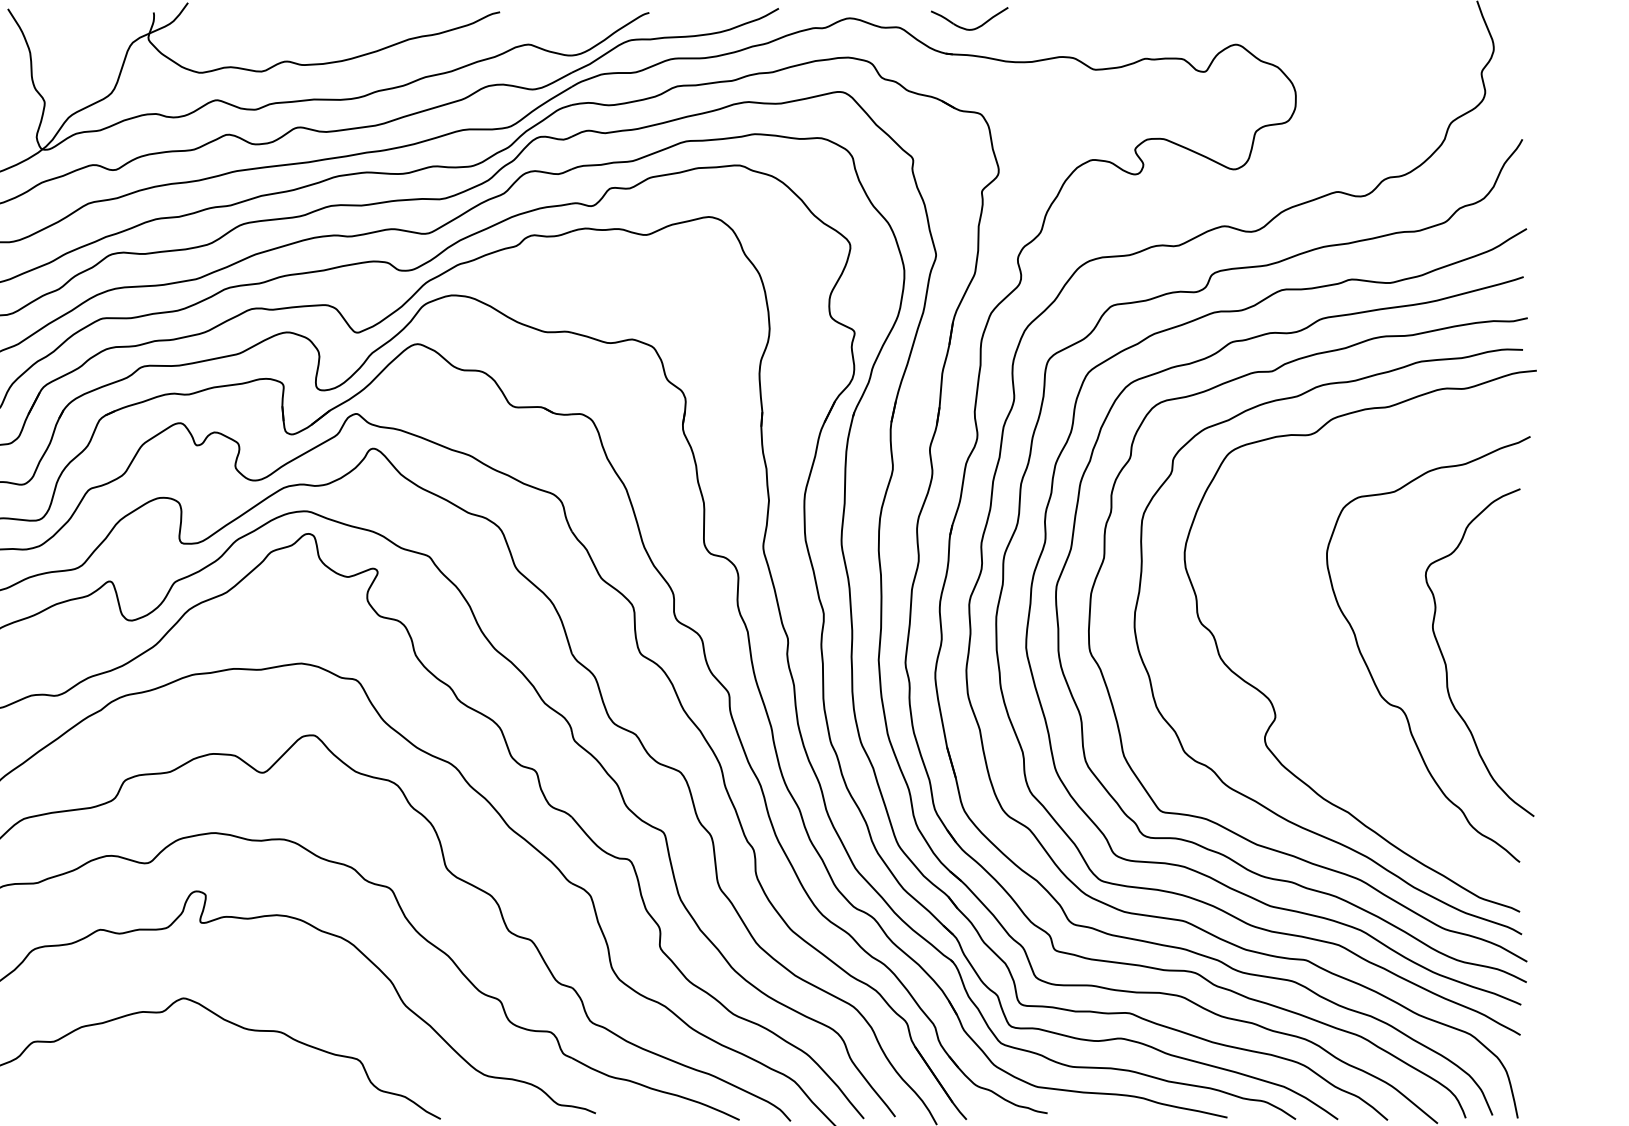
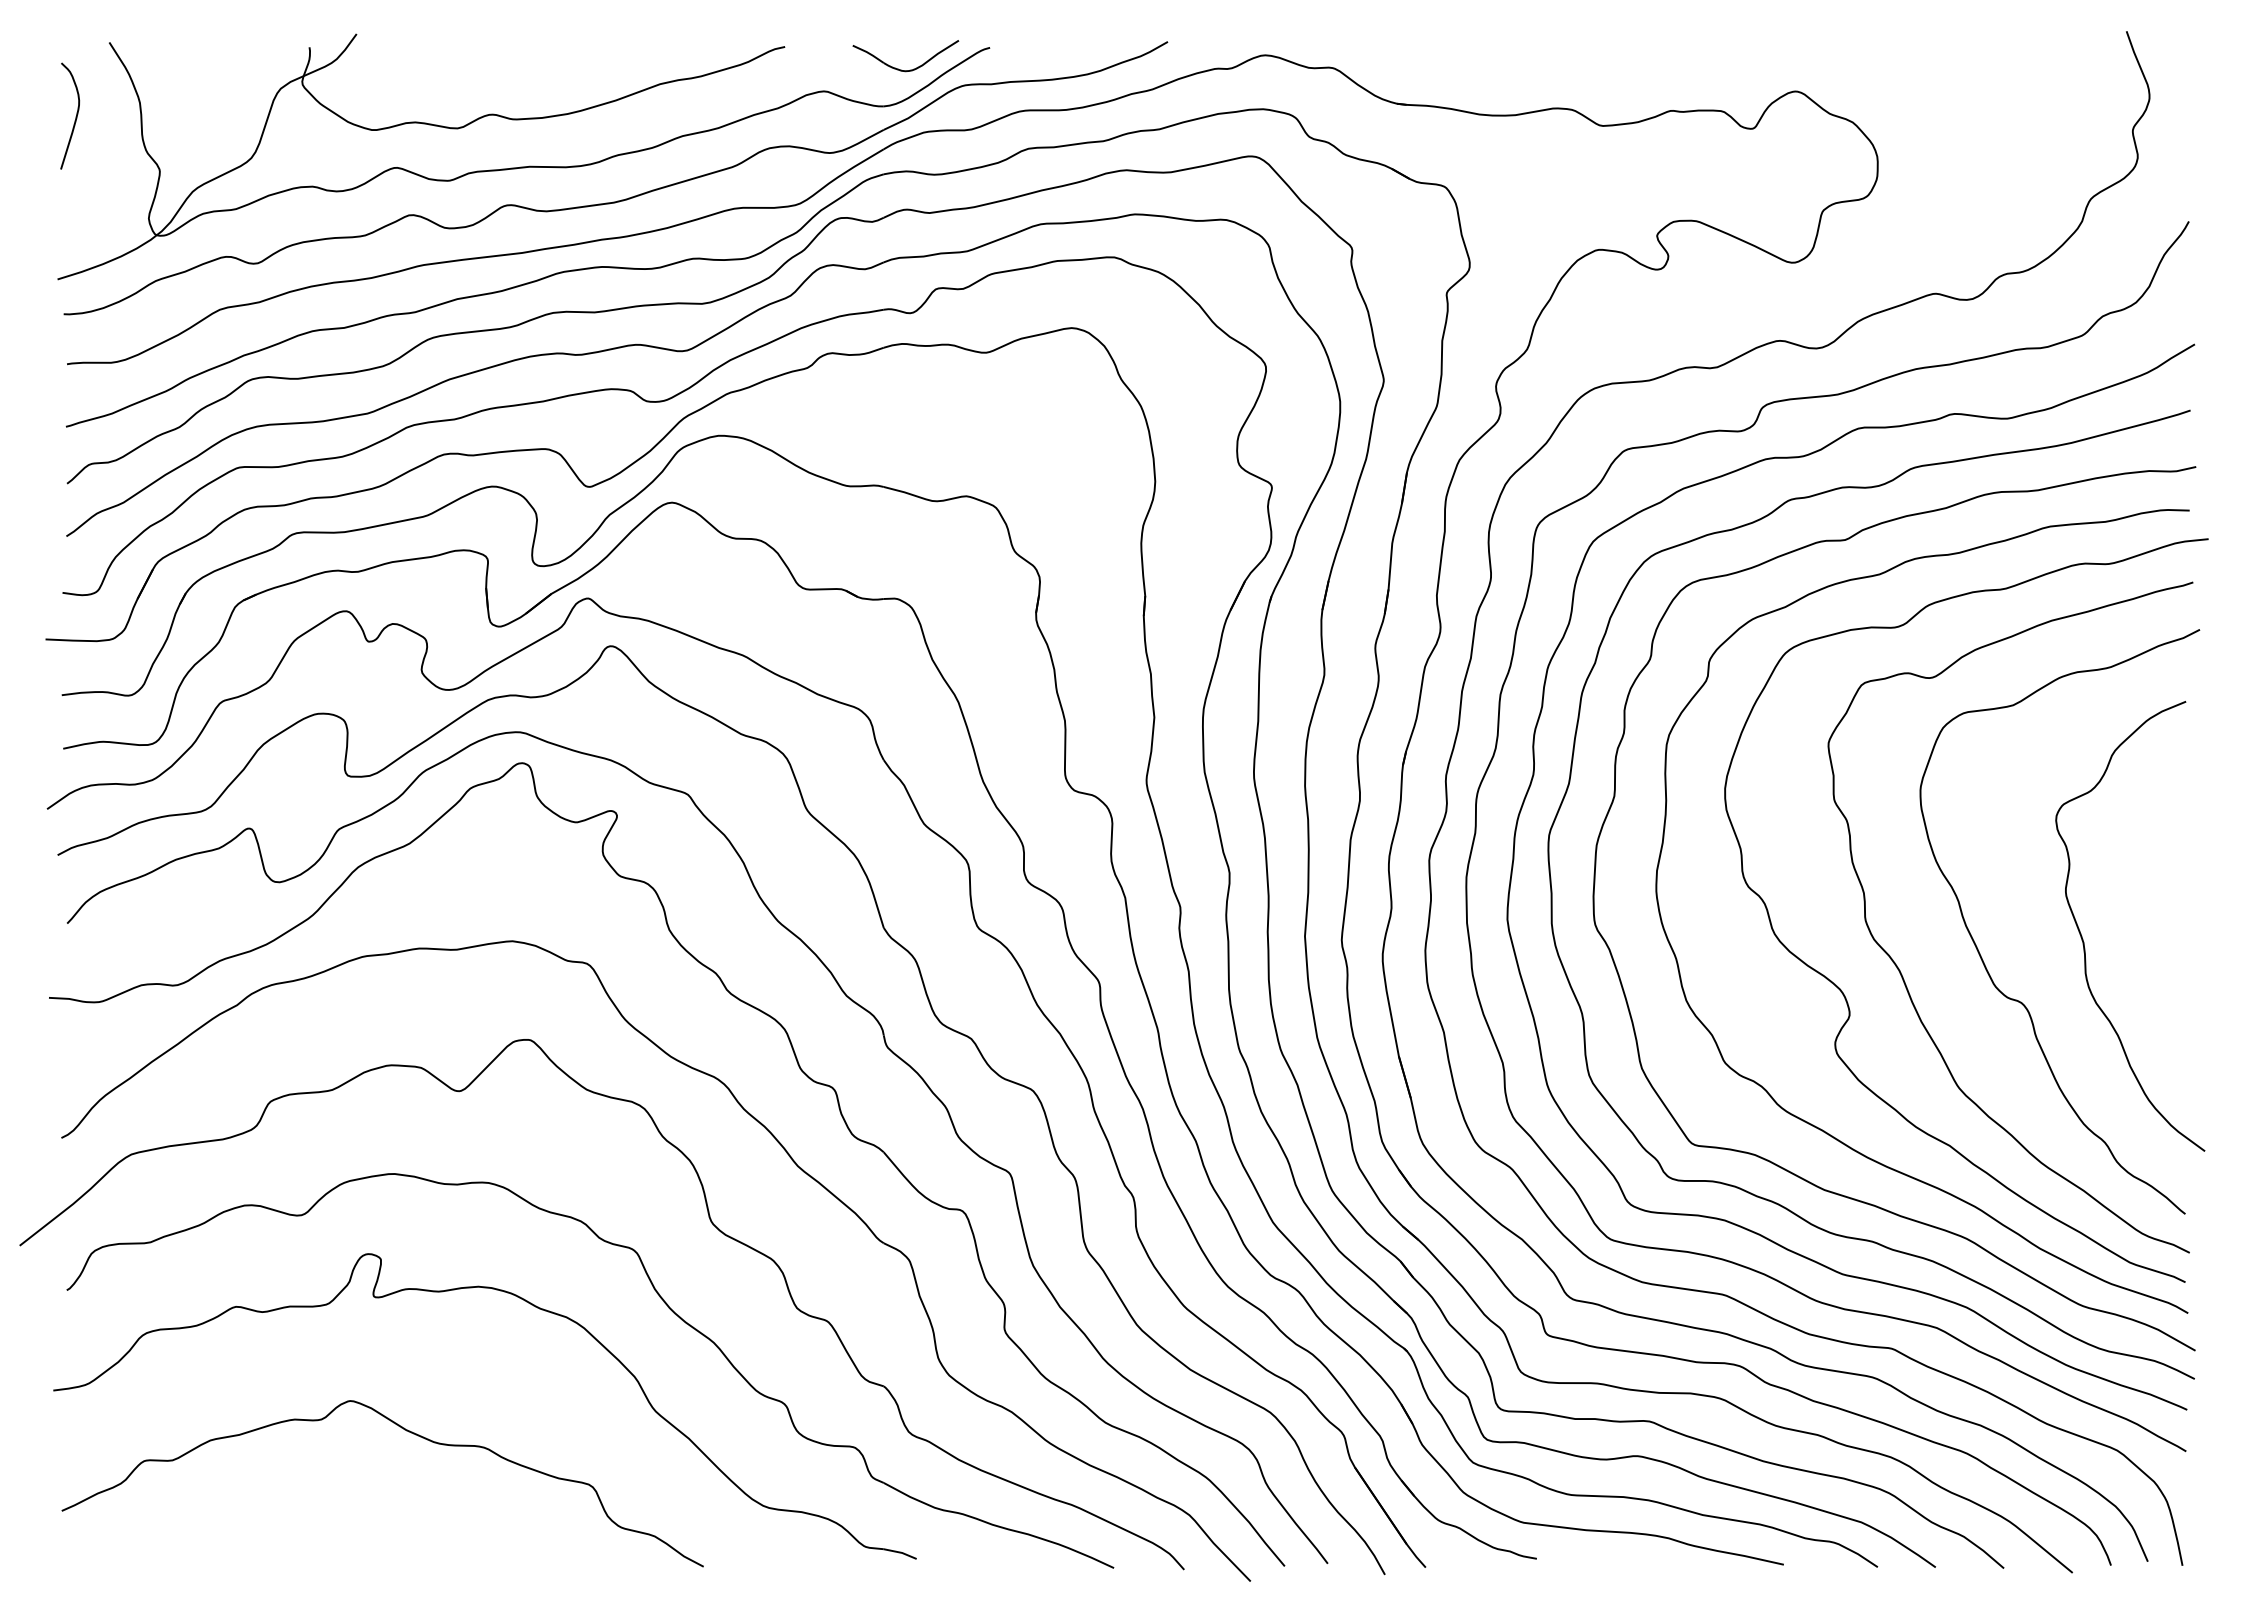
part: (966, 28) -> (901, 69), moved
curve: (1313, 686) -> (1901, 972), added

